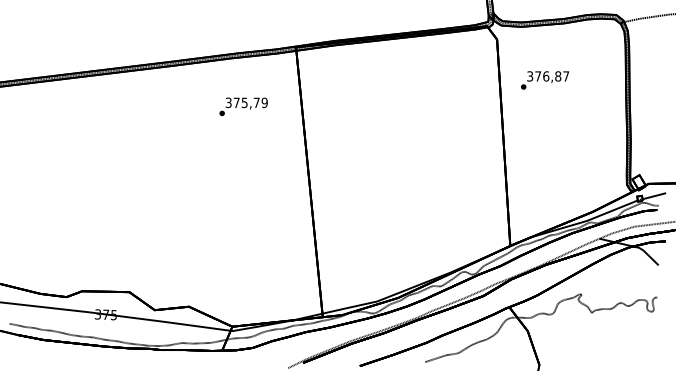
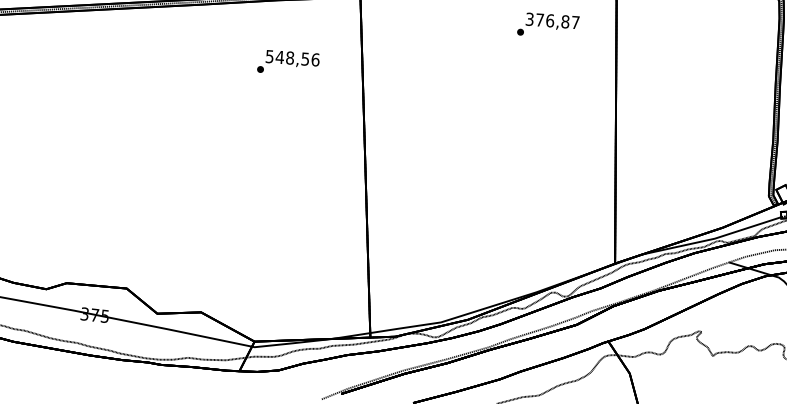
text: (545, 80) -> (548, 25), moved
text: (246, 102) -> (292, 57), 375,79 -> 548,56

